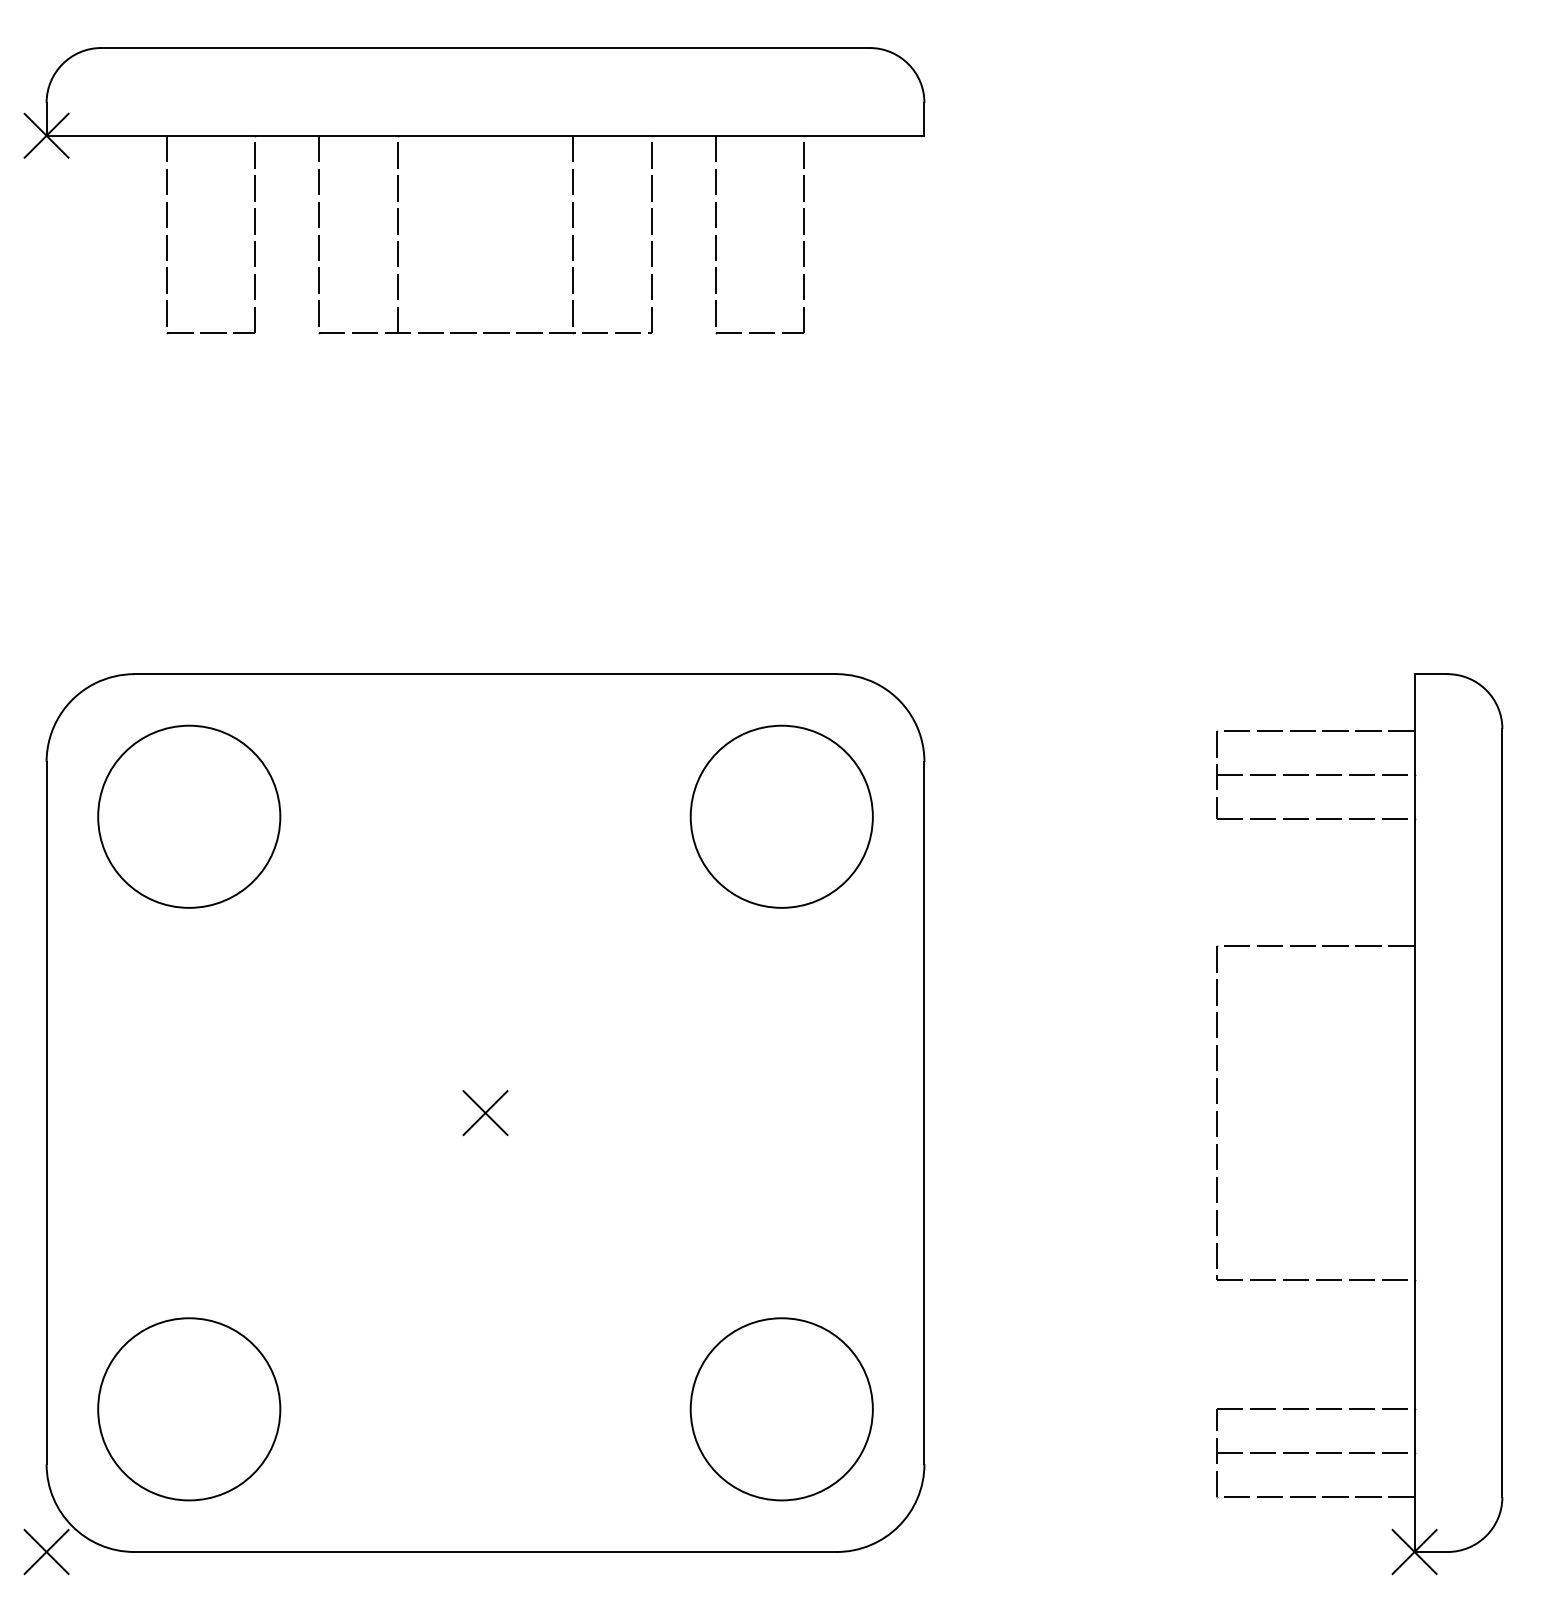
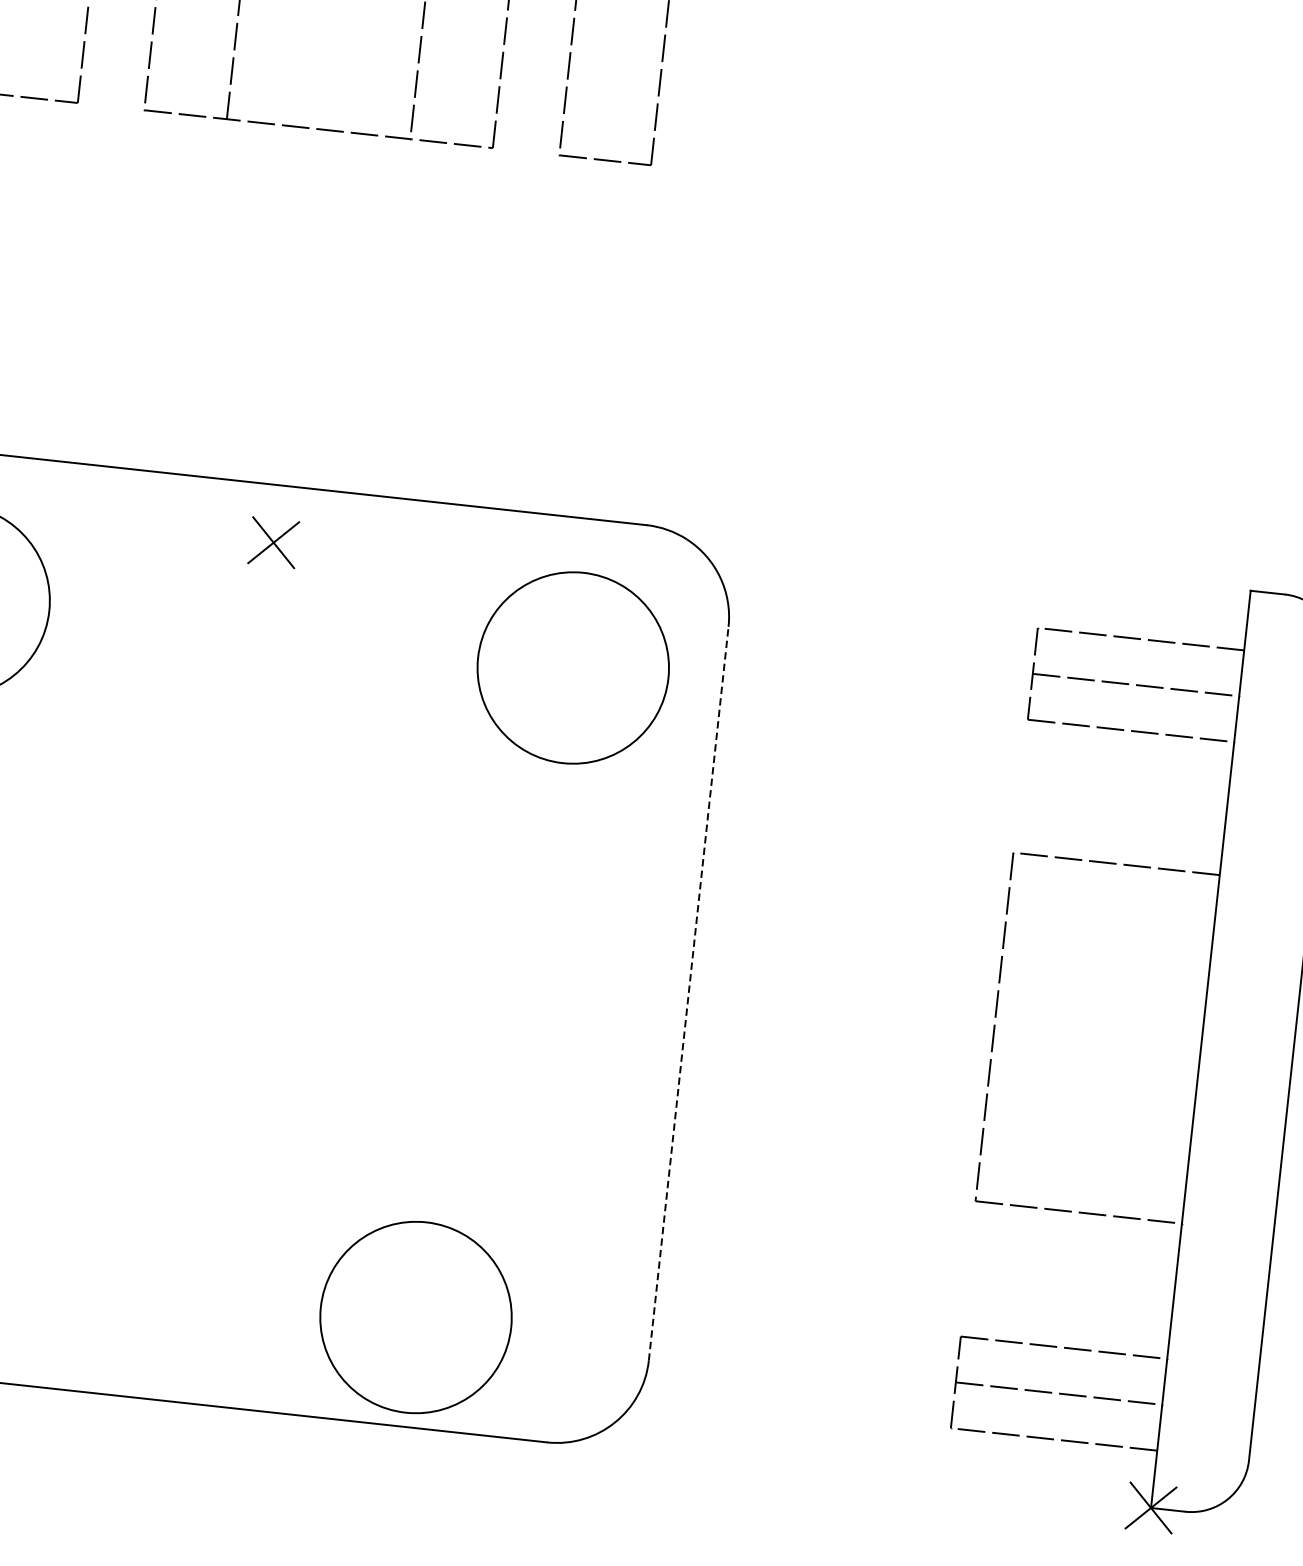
line: (924, 1112) -> (688, 993), solid -> dashed
part: (485, 1113) -> (273, 543), moved
circle: (781, 1409) -> (415, 1317), moved

